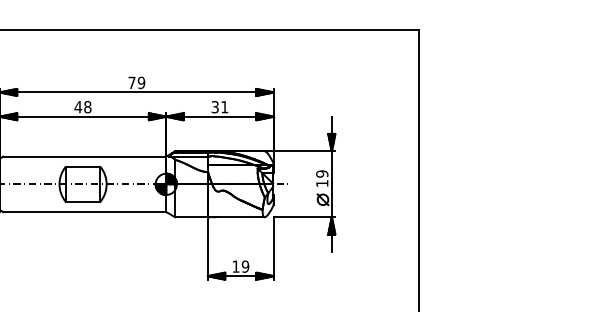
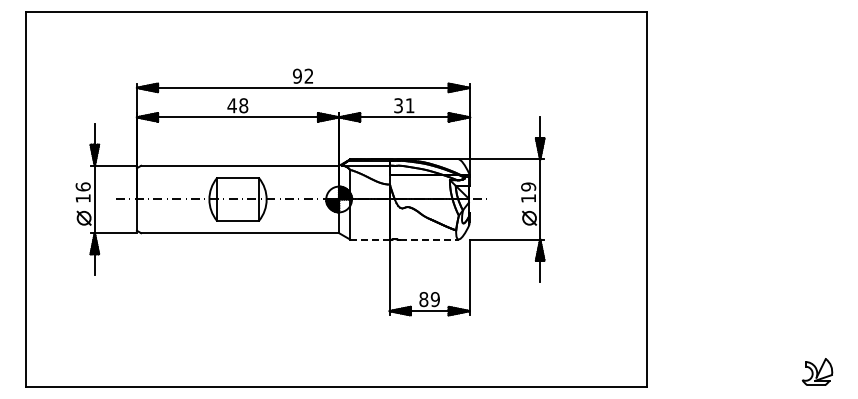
text: (136, 82) -> (303, 75), 79 -> 92
line: (191, 217) -> (369, 239), solid -> dashed
line: (240, 217) -> (429, 239), solid -> dashed
text: (235, 266) -> (423, 299), 19 -> 89

